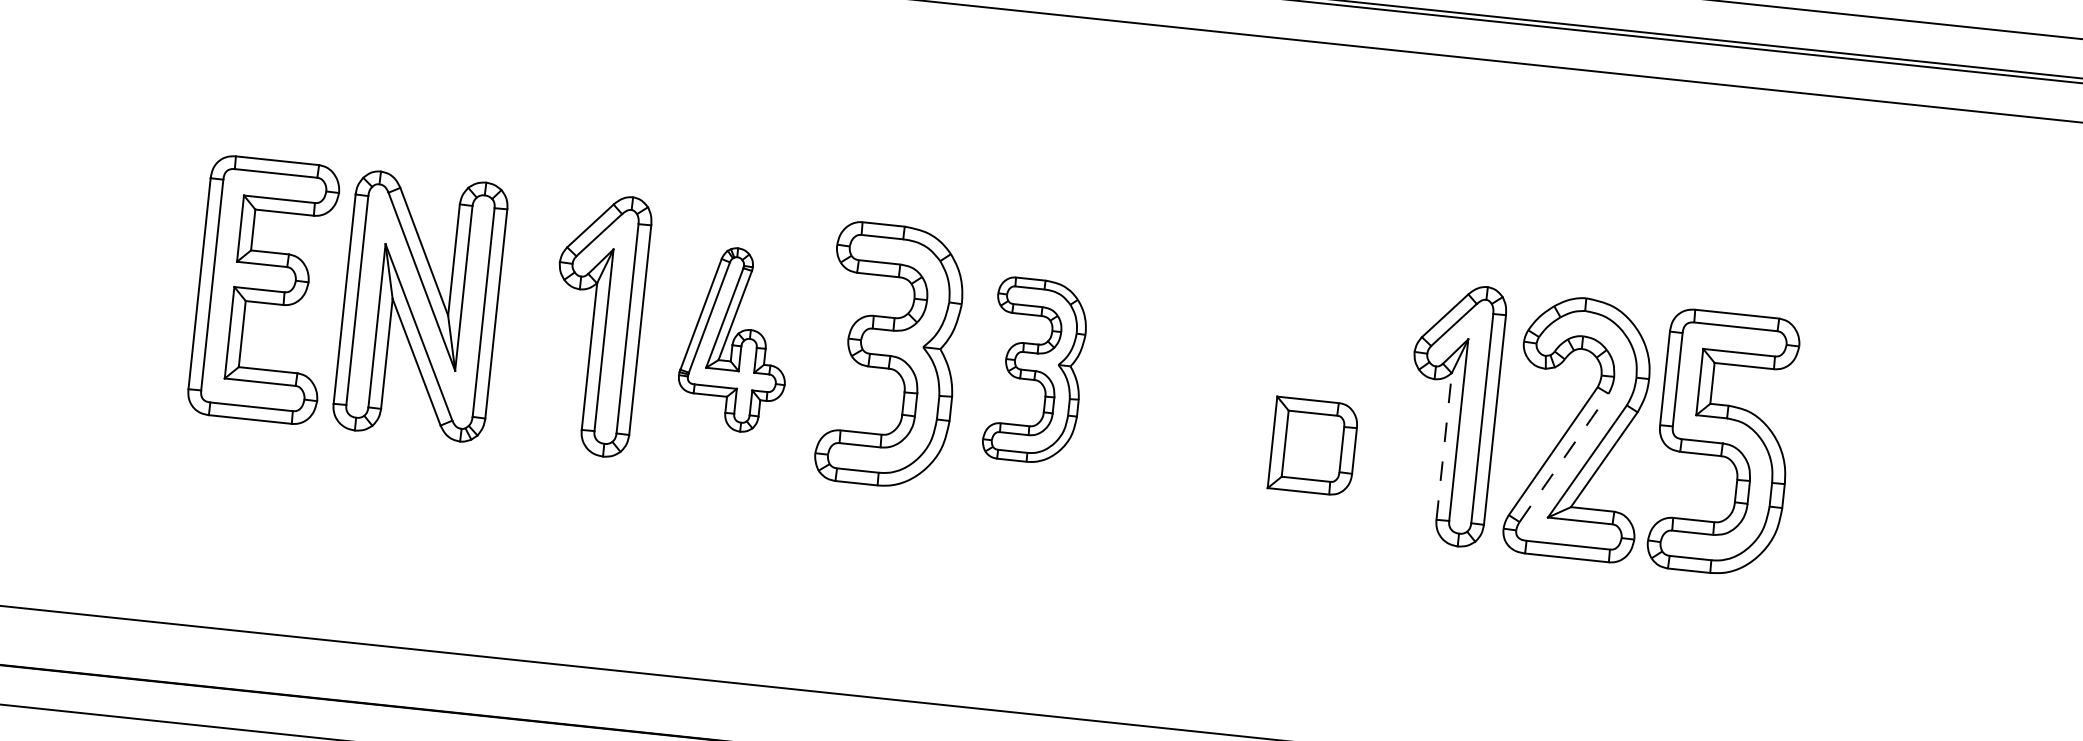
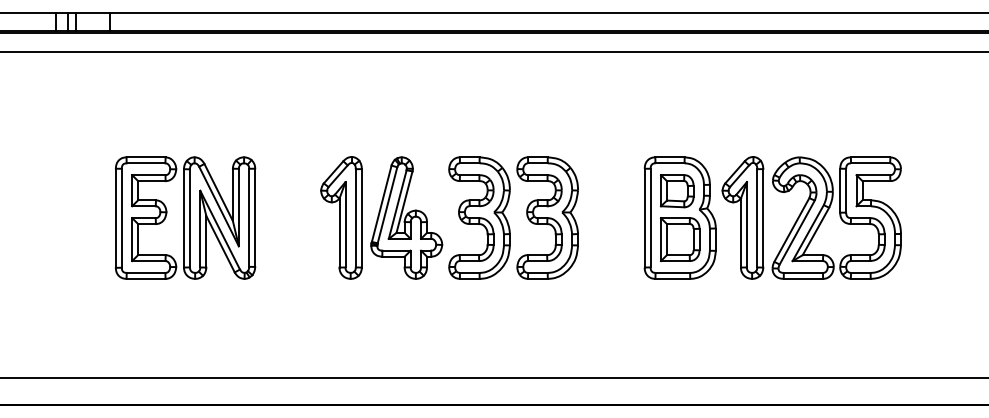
part: (348, 297) -> (185, 217), moved
part: (735, 338) -> (406, 217), size x1.43
part: (1035, 369) -> (547, 217), size x1.43
part: (1316, 399) -> (679, 217), added
line: (1443, 447) -> (740, 233), dashed -> solid
line: (1564, 457) -> (797, 232), dashed -> solid

